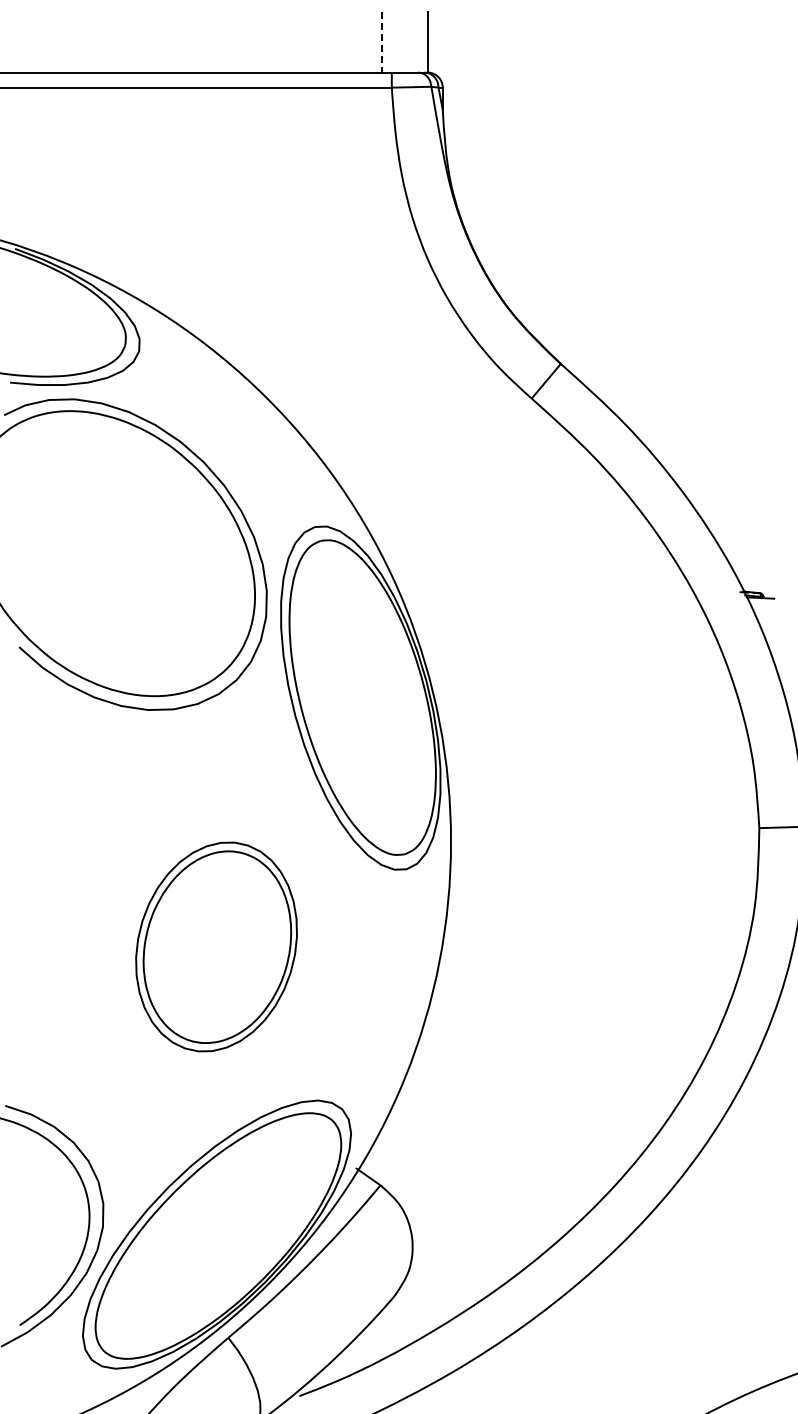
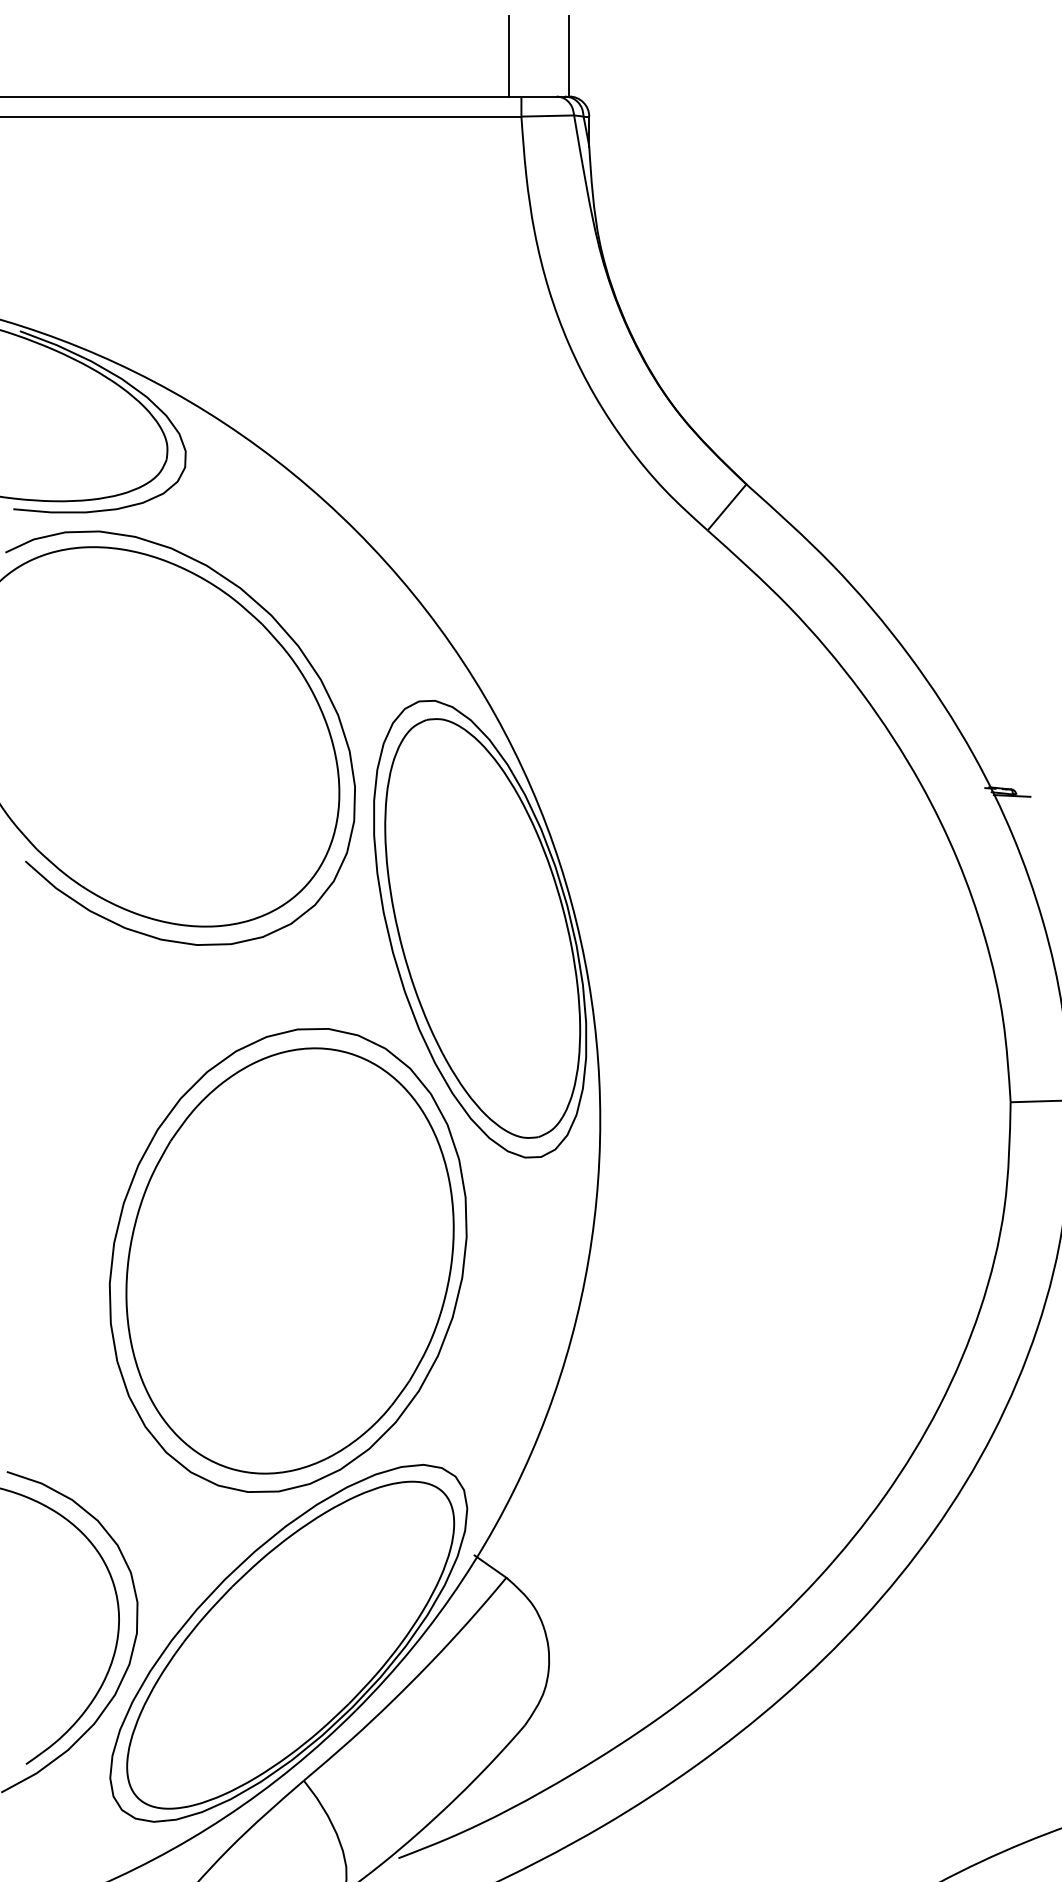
line: (382, 42) -> (509, 56), dashed -> solid
part: (216, 946) -> (288, 1259), size x1.67

